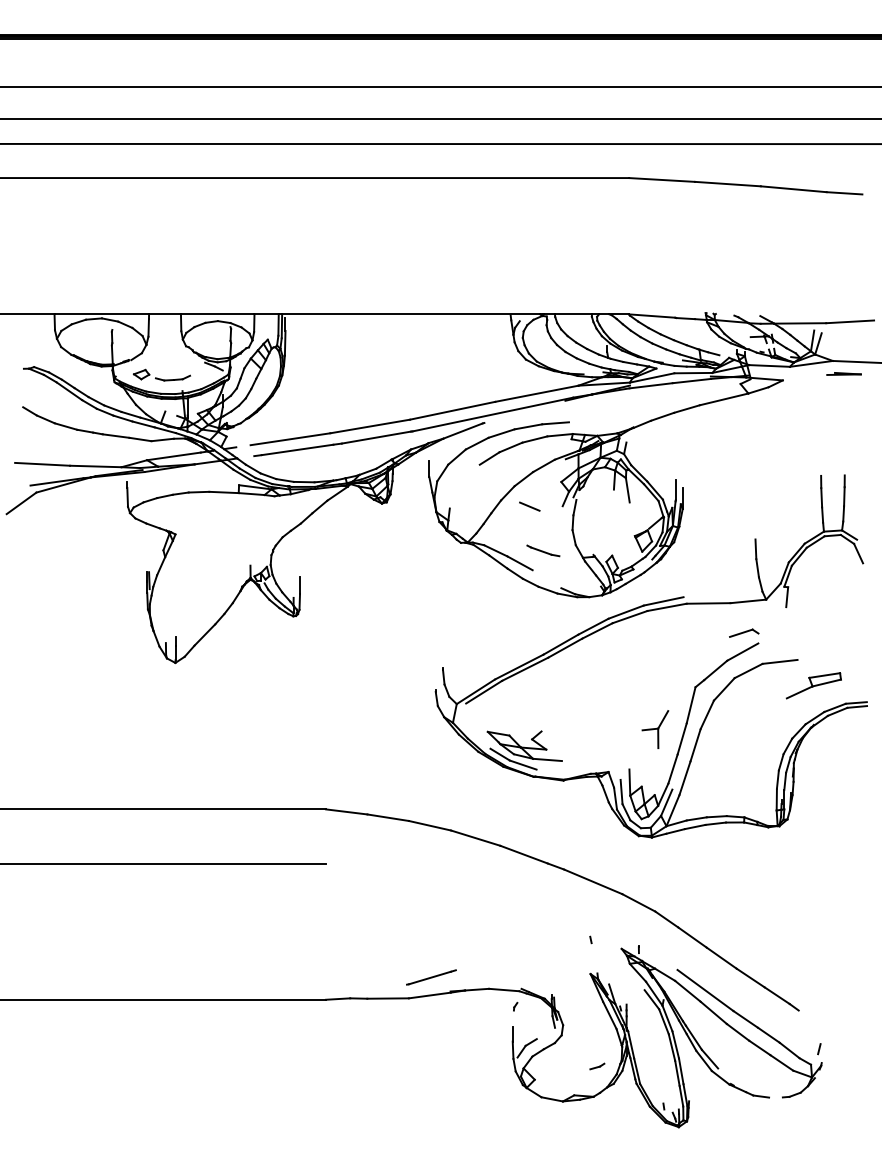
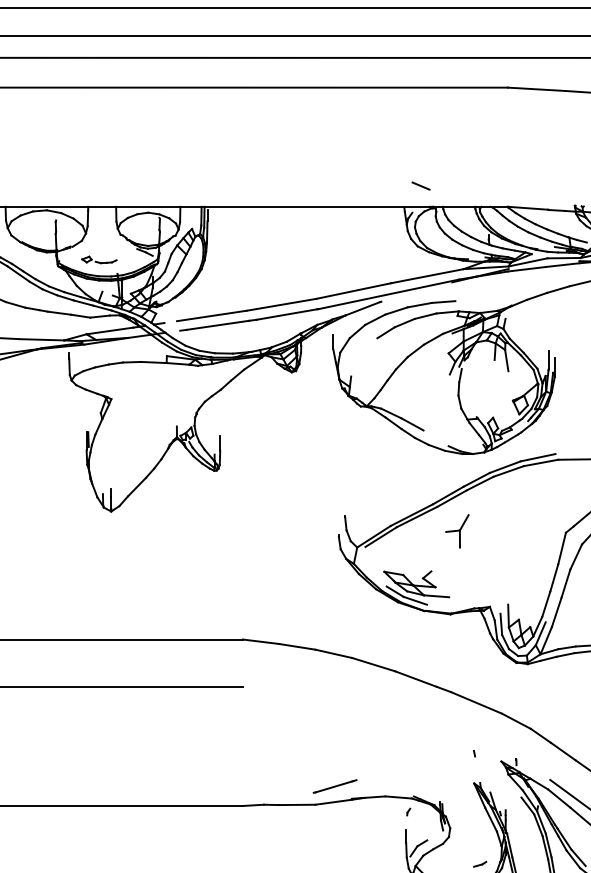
part: (161, 374) -> (99, 259), size x0.7
line: (529, 506) -> (420, 185), moved
line: (543, 550) -> (433, 413), removed
part: (655, 729) -> (457, 531), moved

